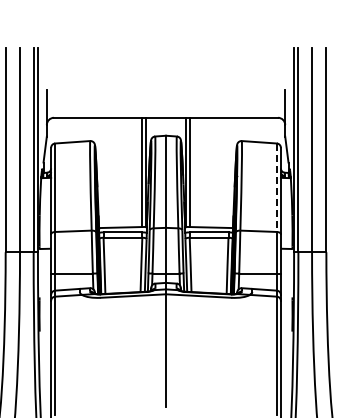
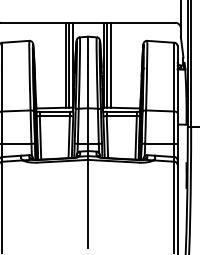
line: (137, 172) -> (66, 65), added
line: (194, 172) -> (110, 65), added
line: (276, 188) -> (174, 77), dashed -> solid

